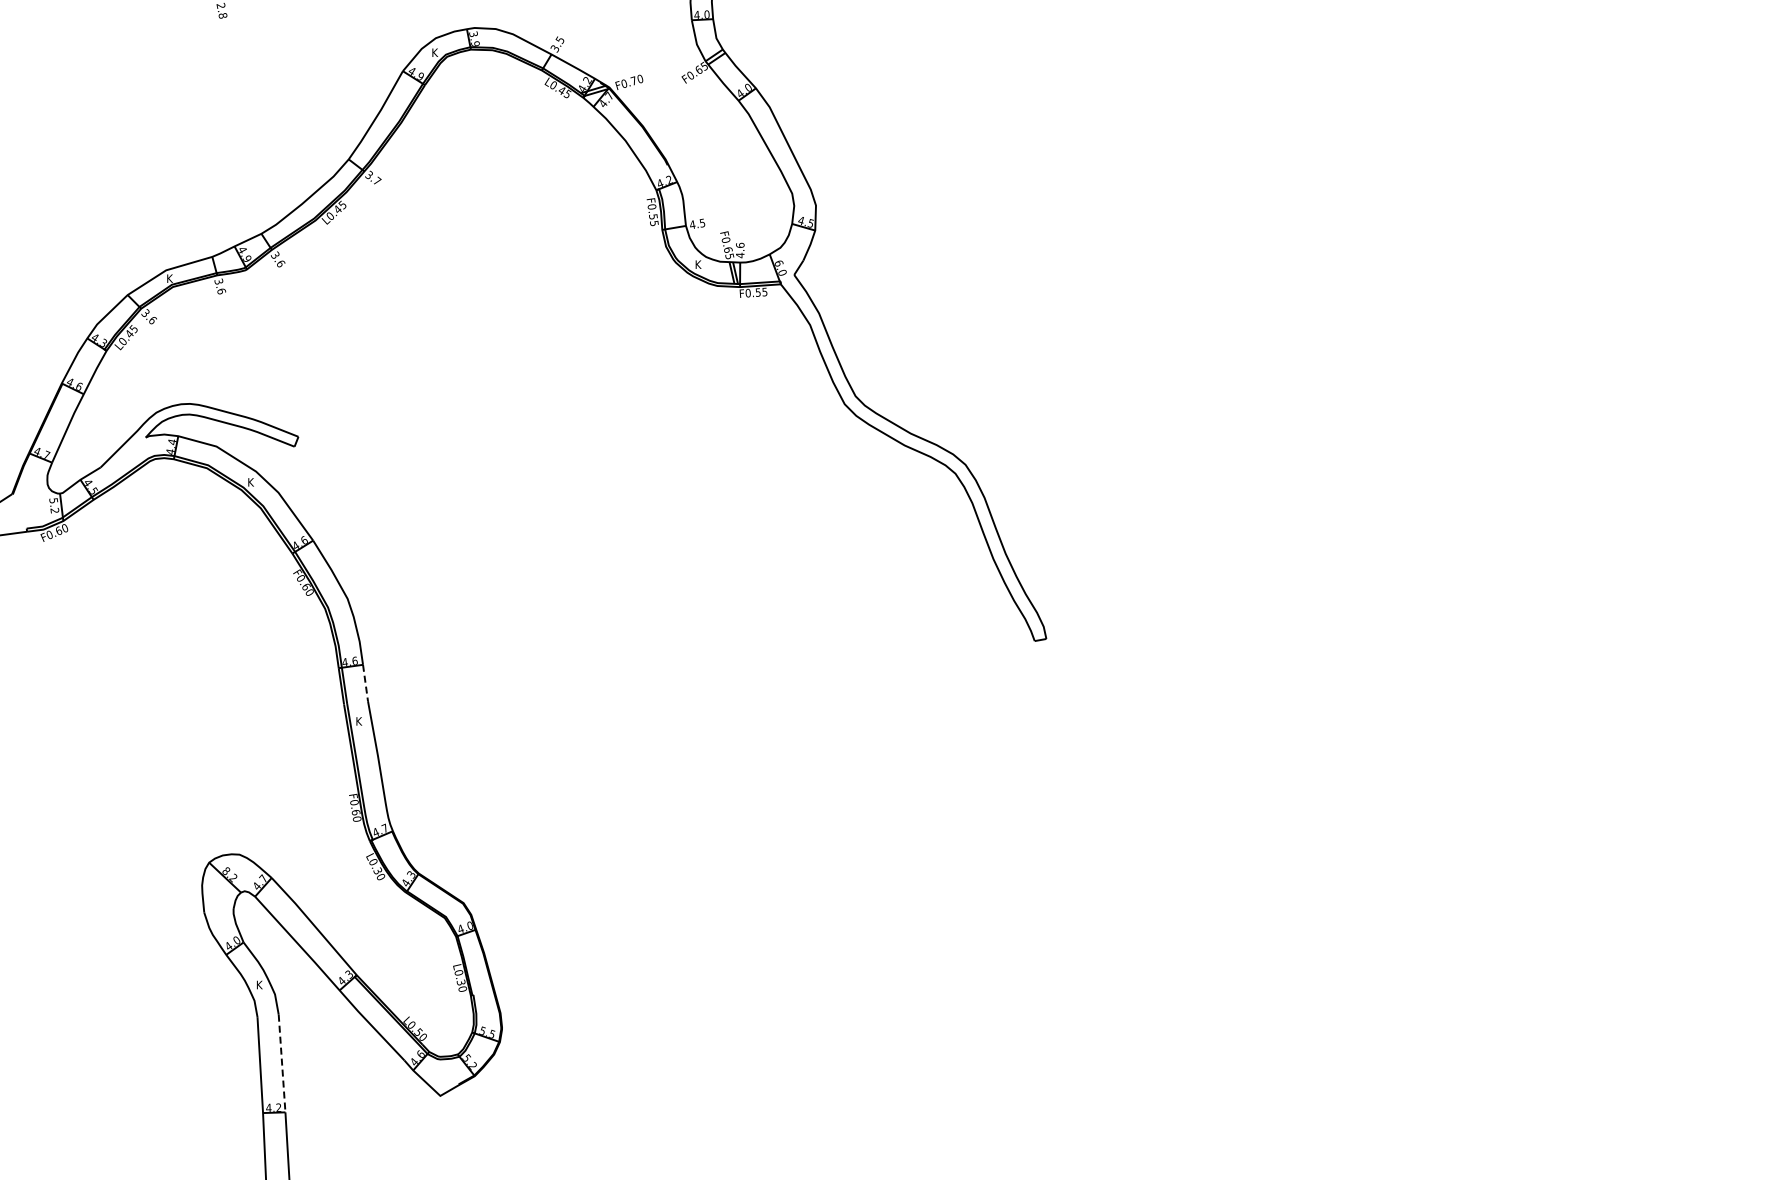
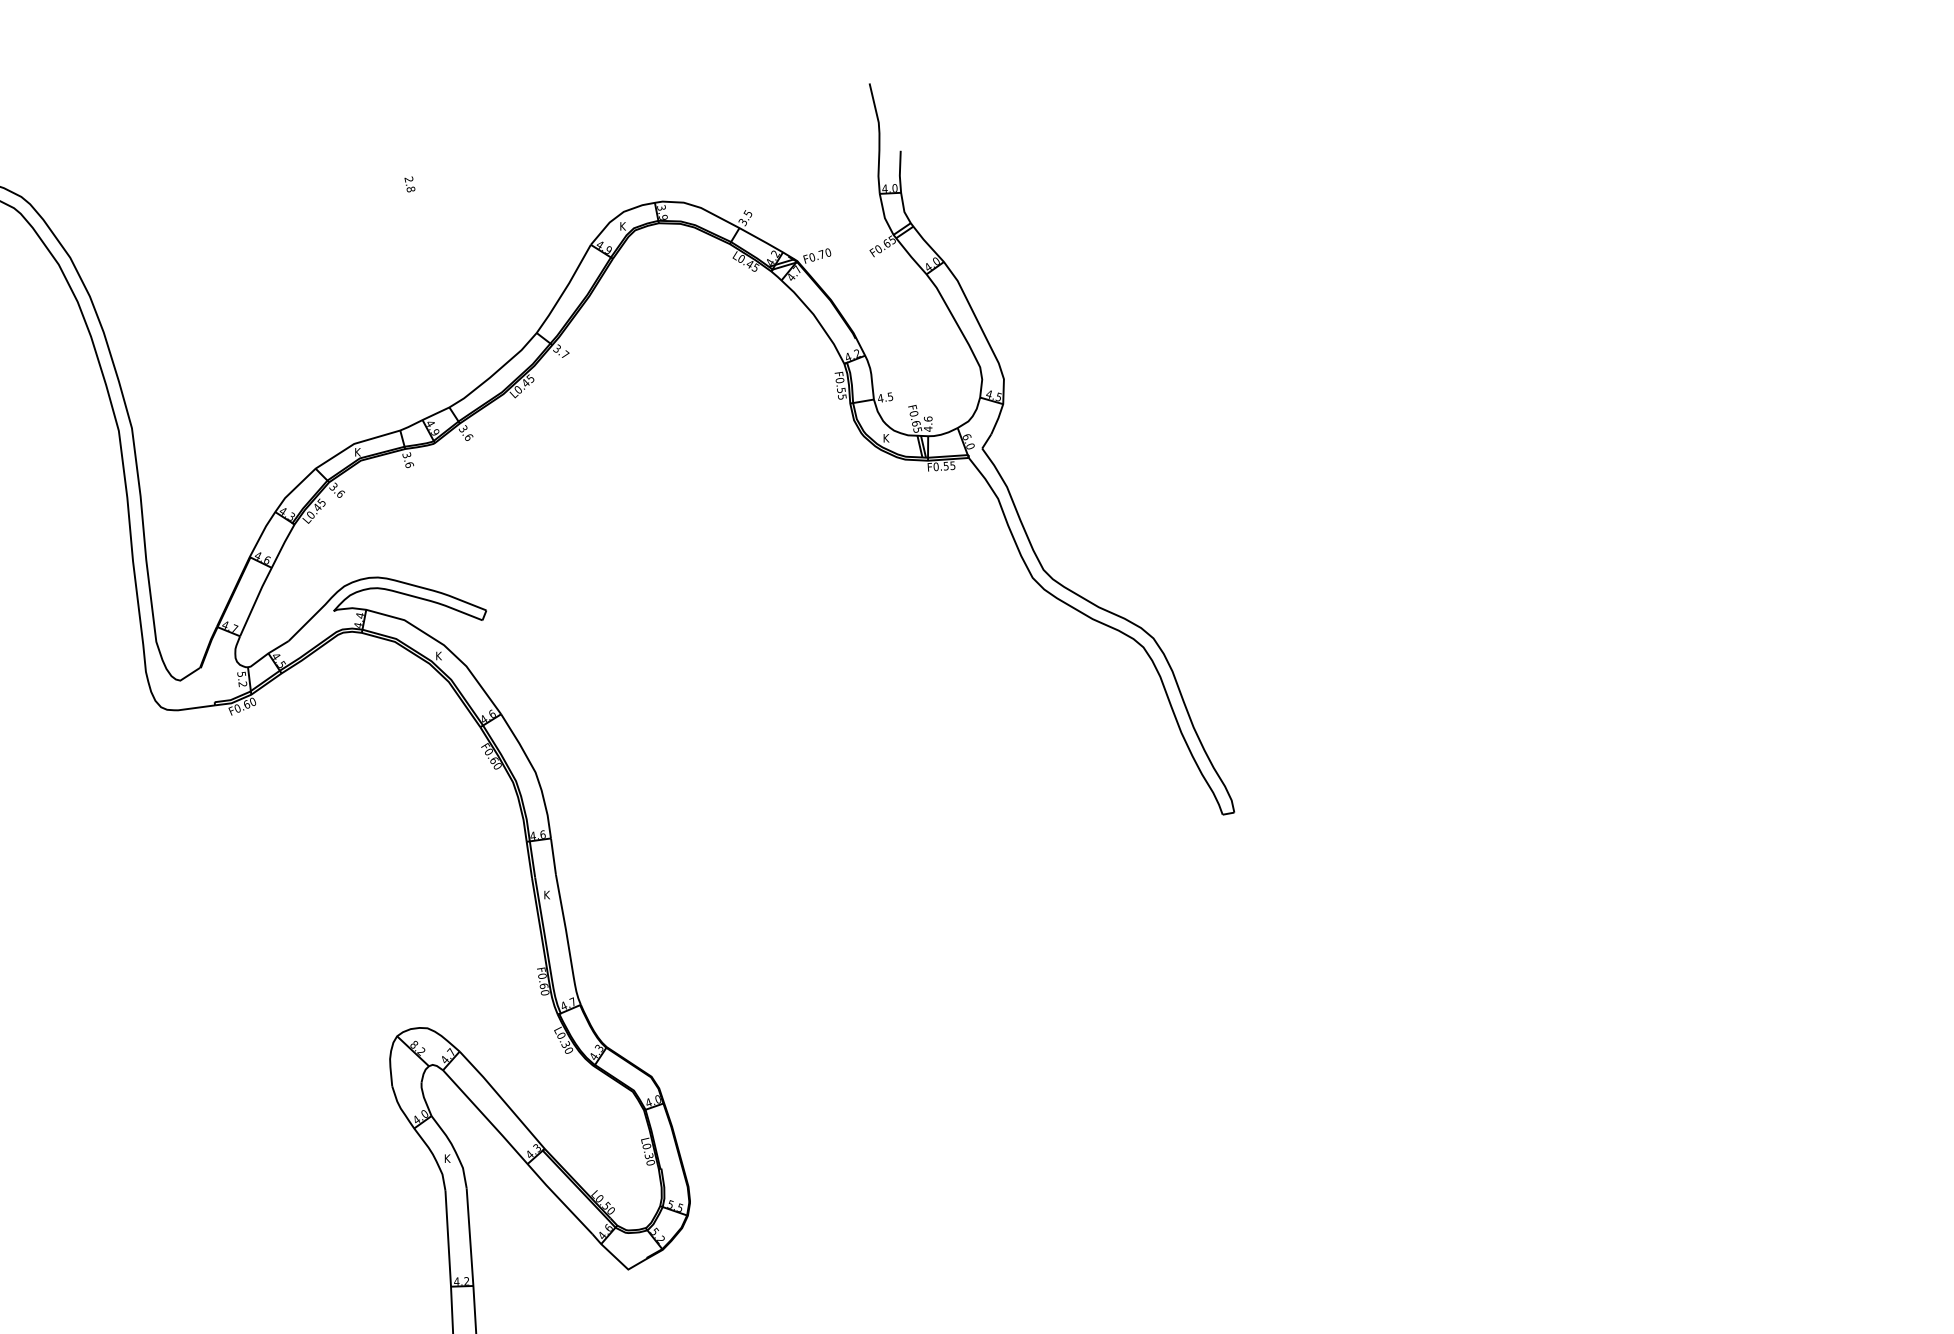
line: (365, 683) -> (553, 857), dashed -> solid
line: (282, 1063) -> (470, 1237), dashed -> solid

